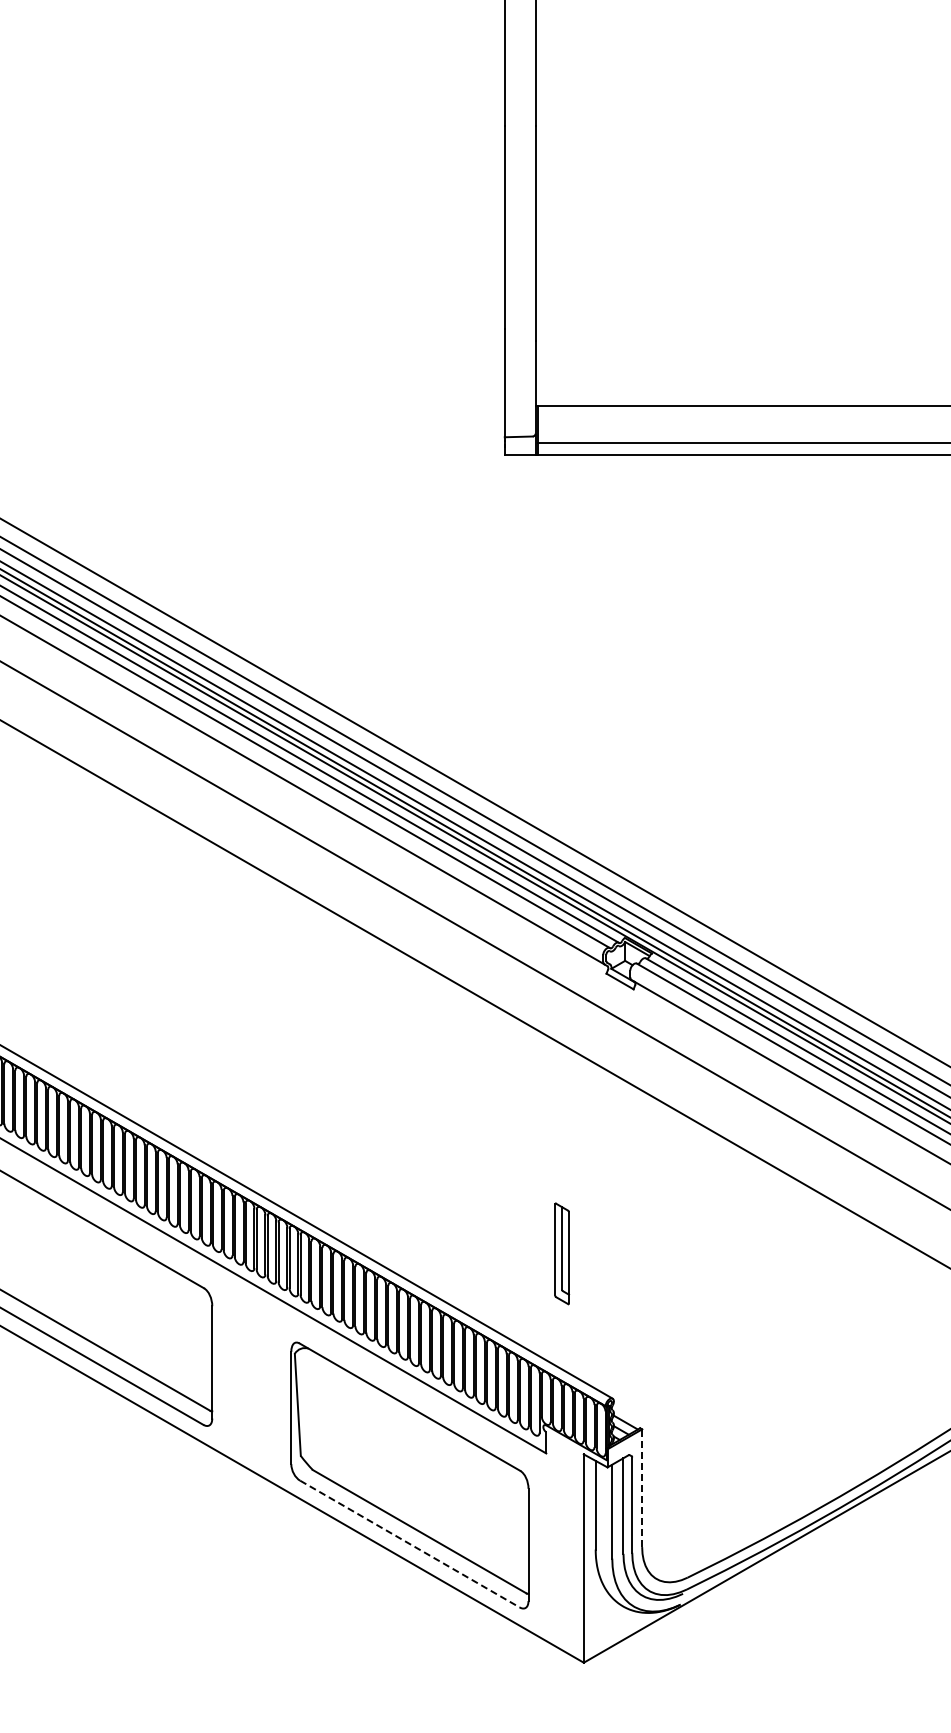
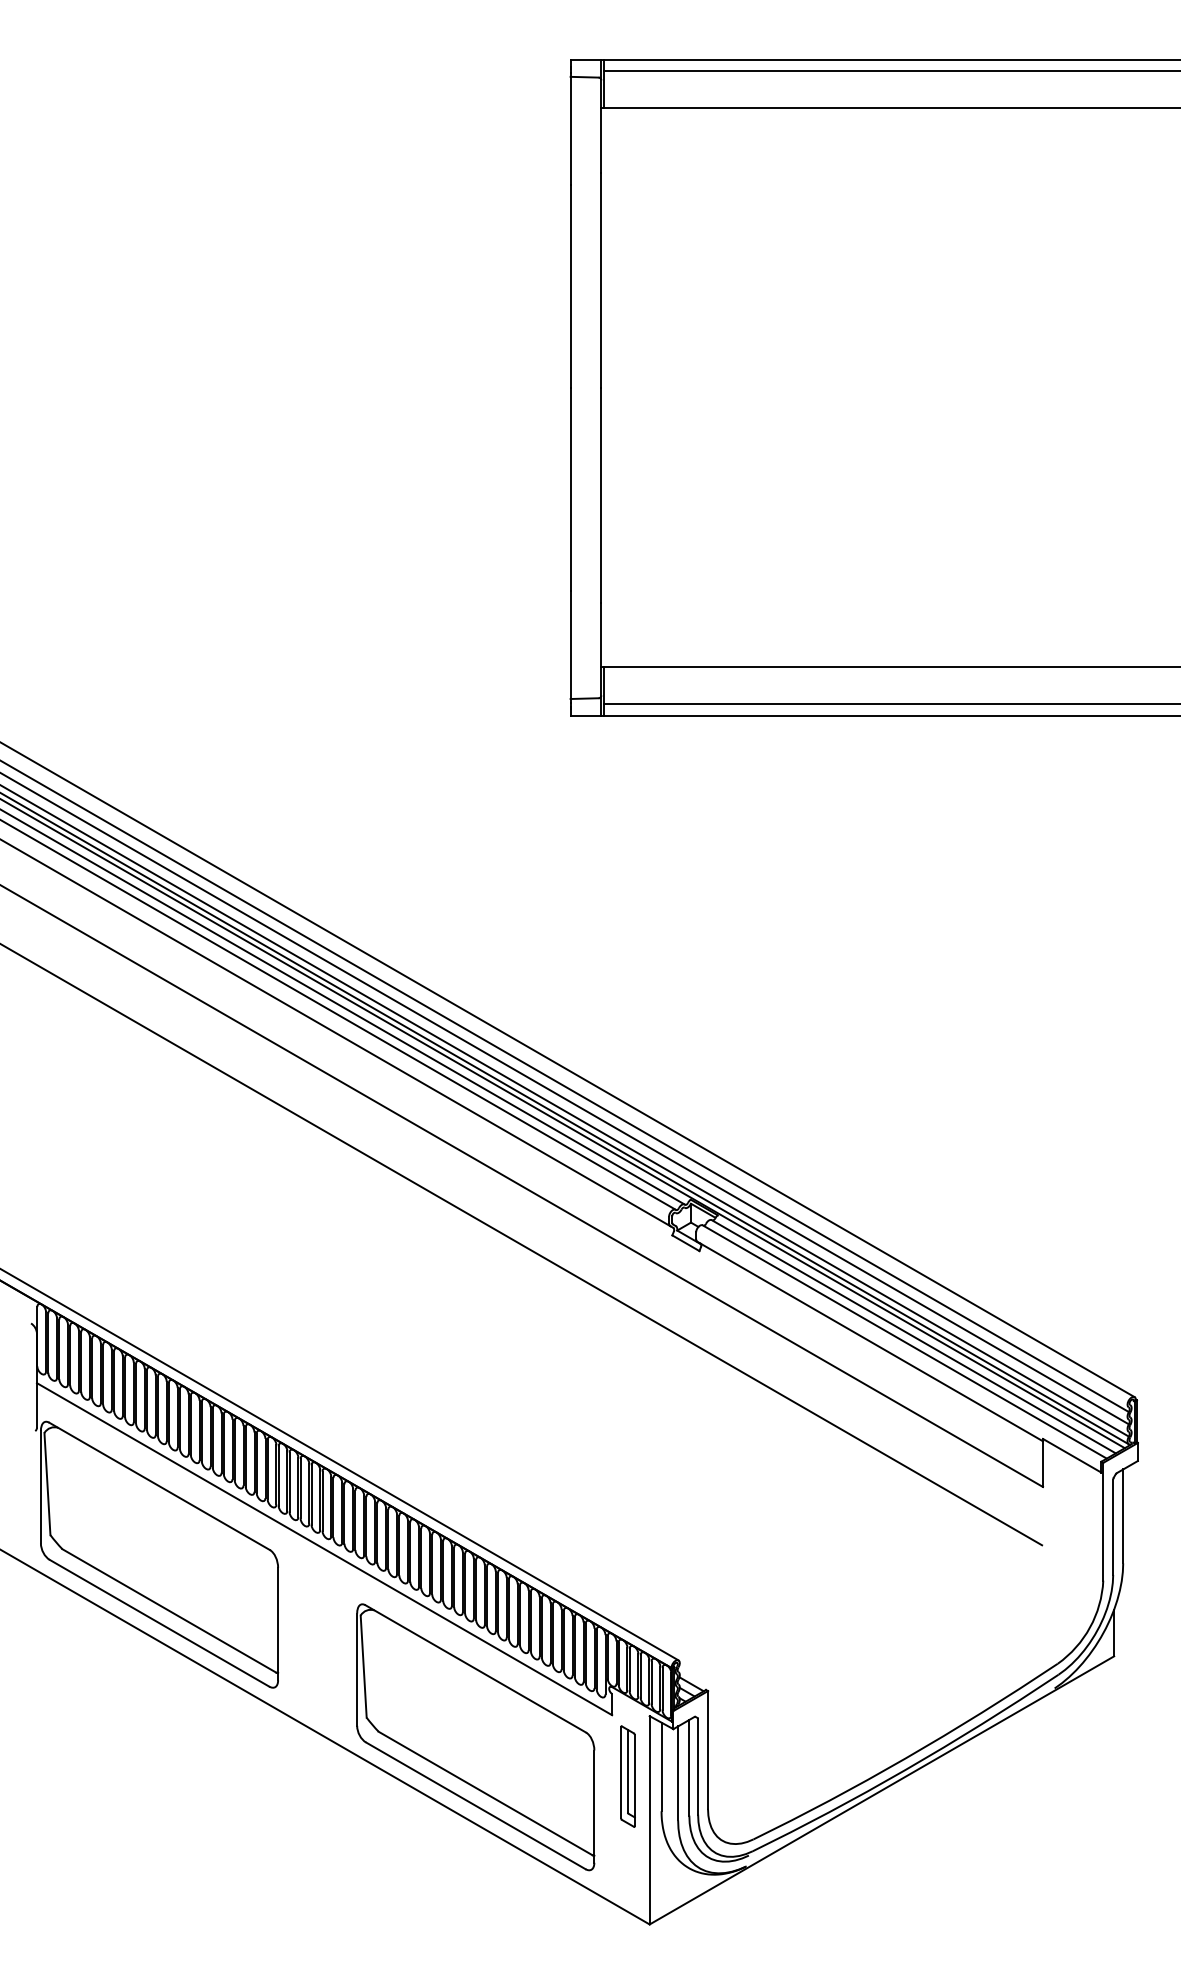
part: (561, 1253) -> (627, 1776), moved
line: (642, 1487) -> (708, 1749), dashed -> solid
line: (409, 1543) -> (475, 1805), dashed -> solid

